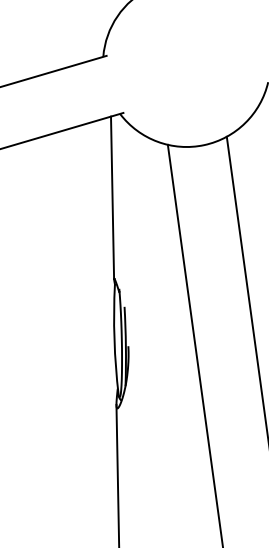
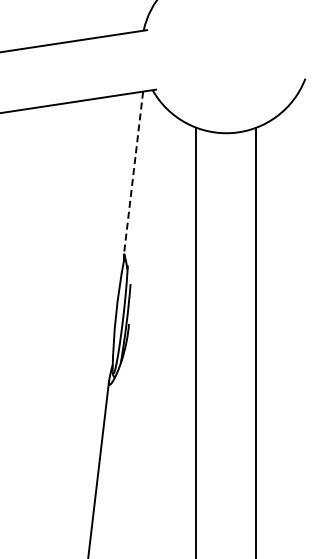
line: (112, 198) -> (133, 173), solid -> dashed

